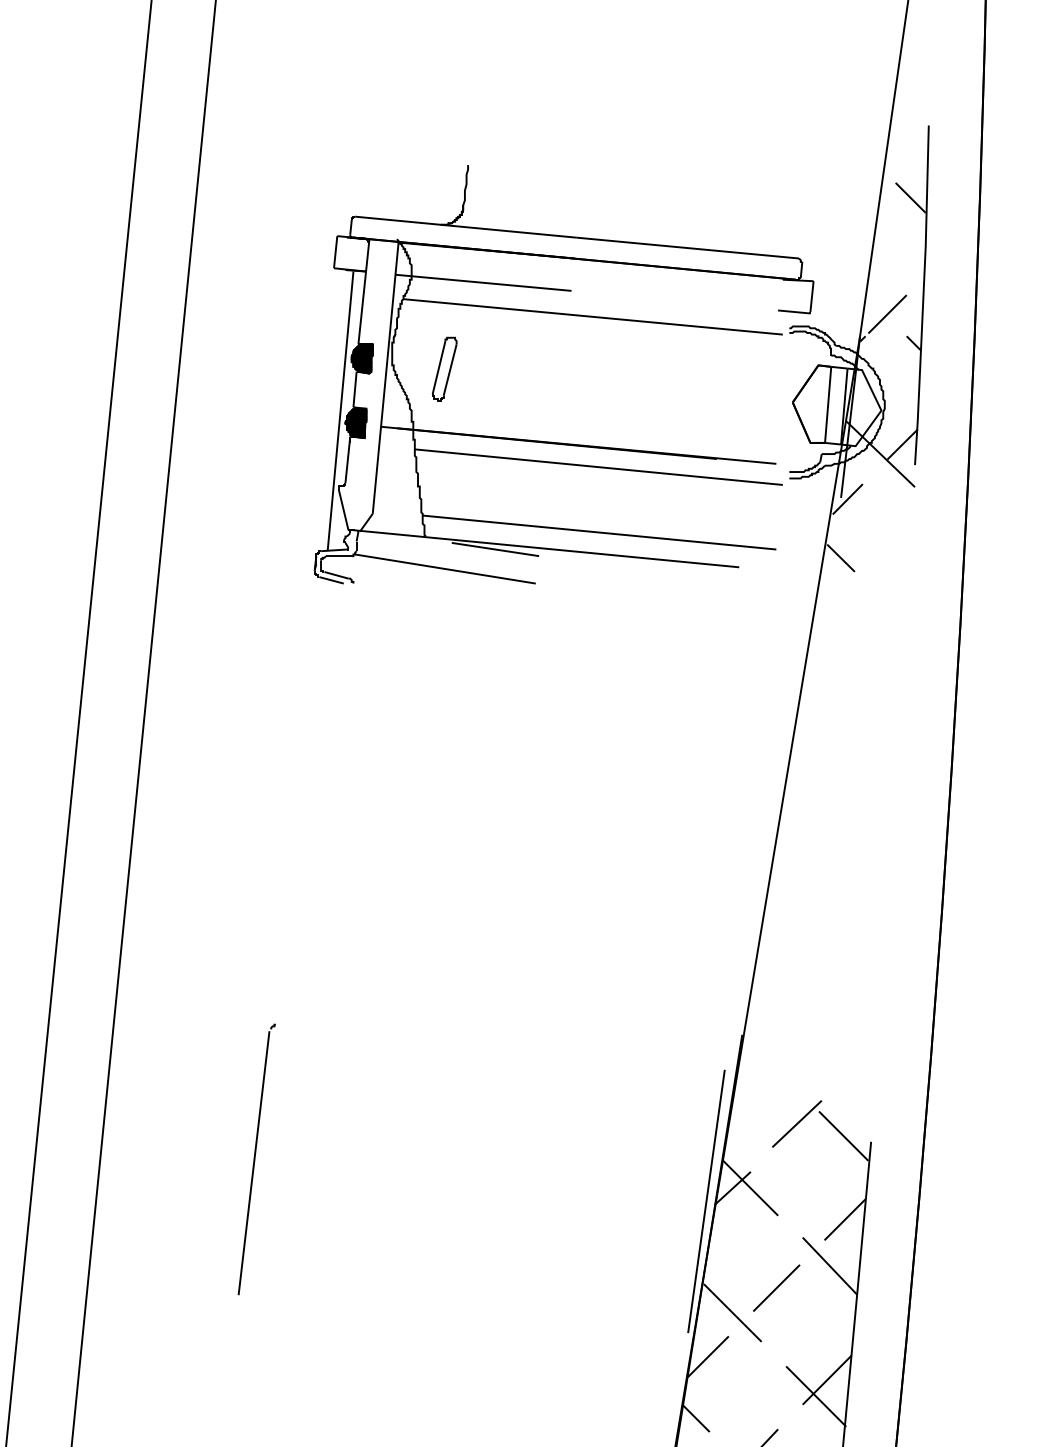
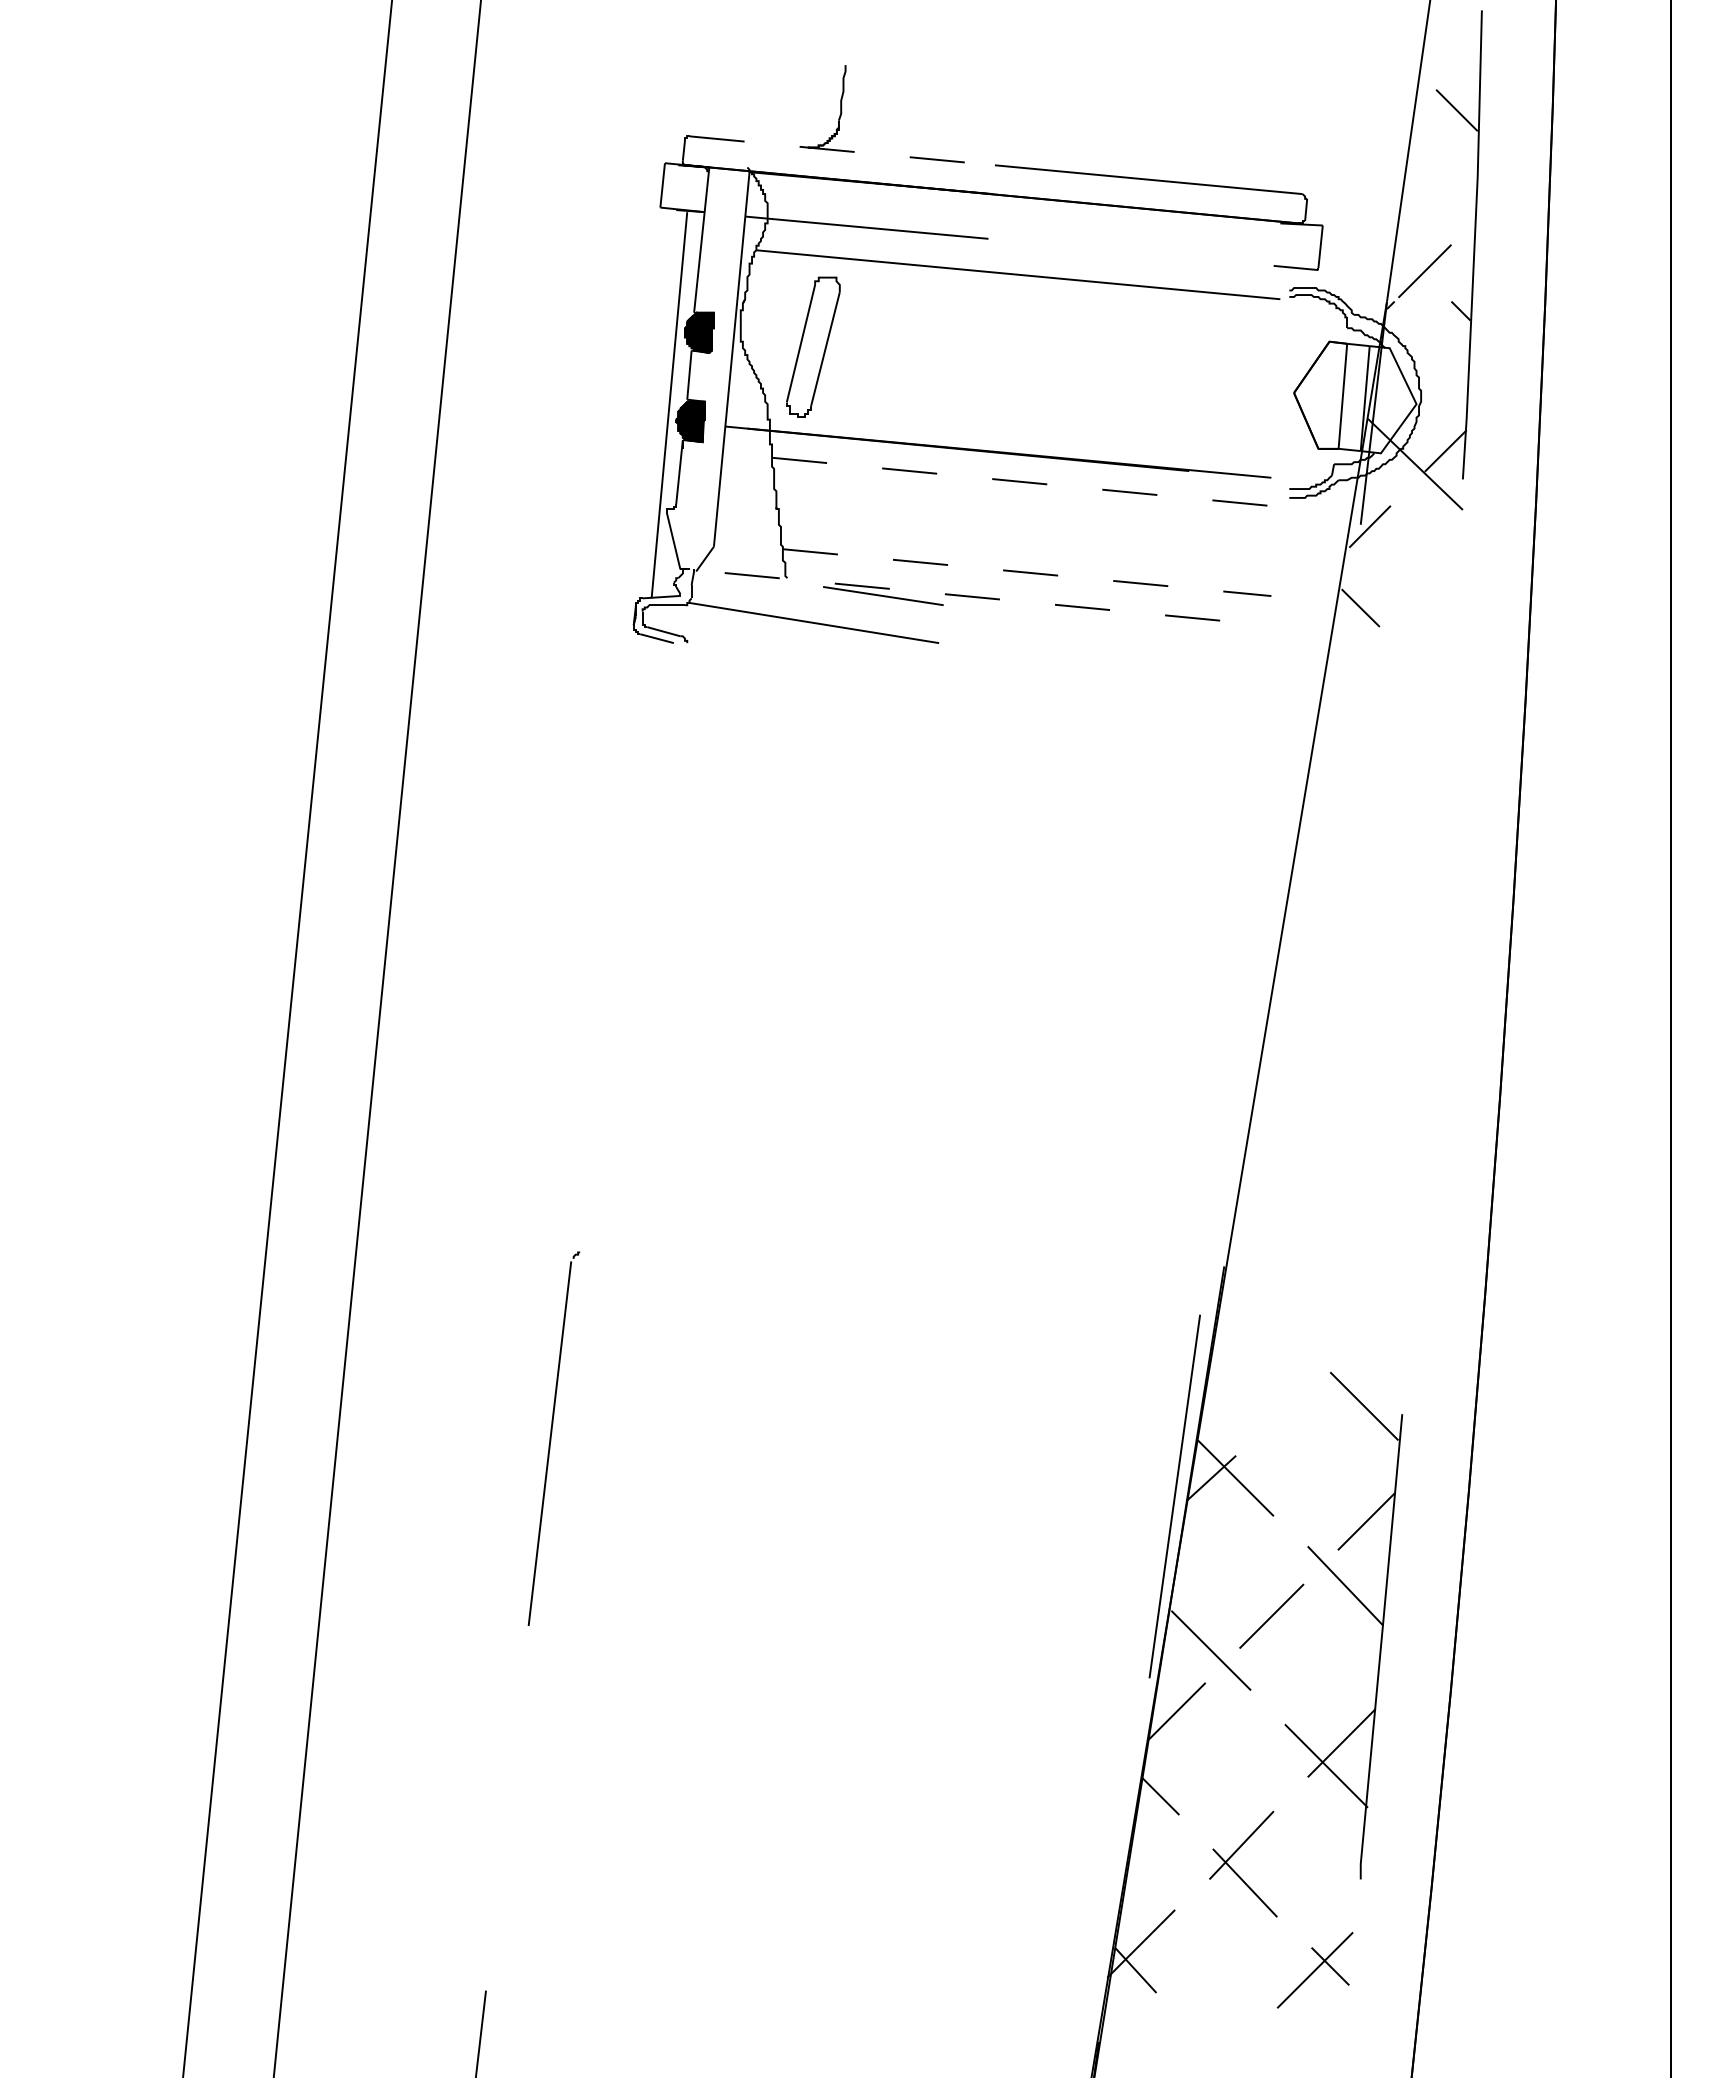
line: (465, 226) -> (842, 150), solid -> dashed
part: (444, 368) -> (812, 346), size x1.6
line: (599, 467) -> (1026, 482), solid -> dashed
line: (599, 532) -> (1027, 572), solid -> dashed
line: (546, 549) -> (953, 595), solid -> dashed
line: (796, 1123) -> (1299, 1389), removed

